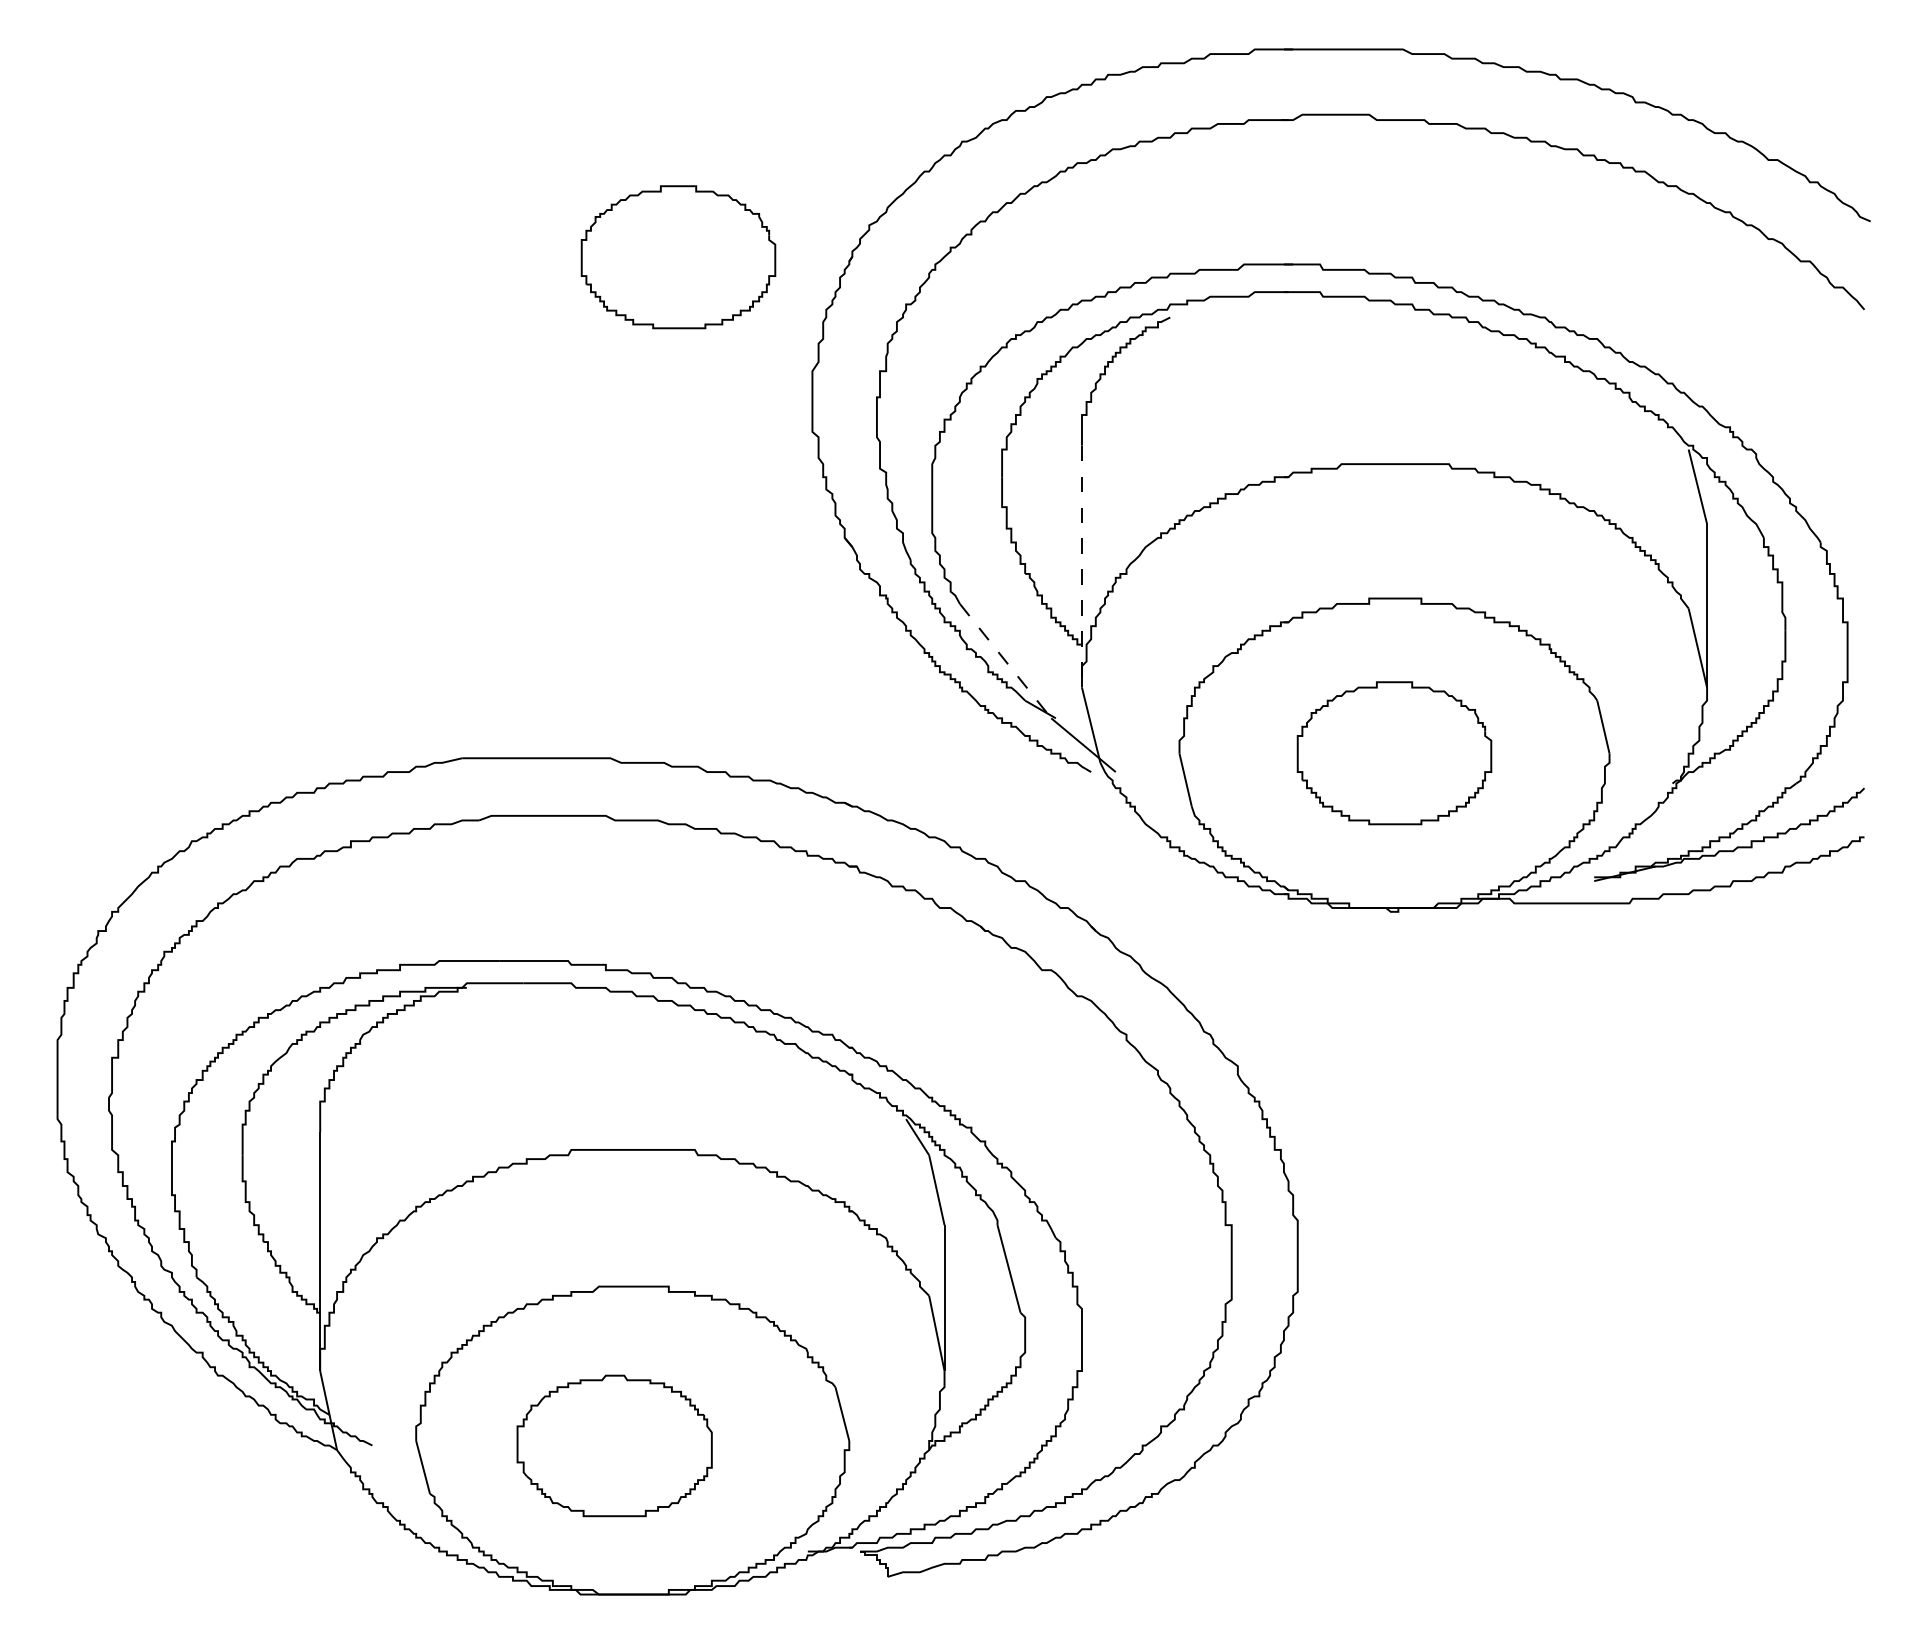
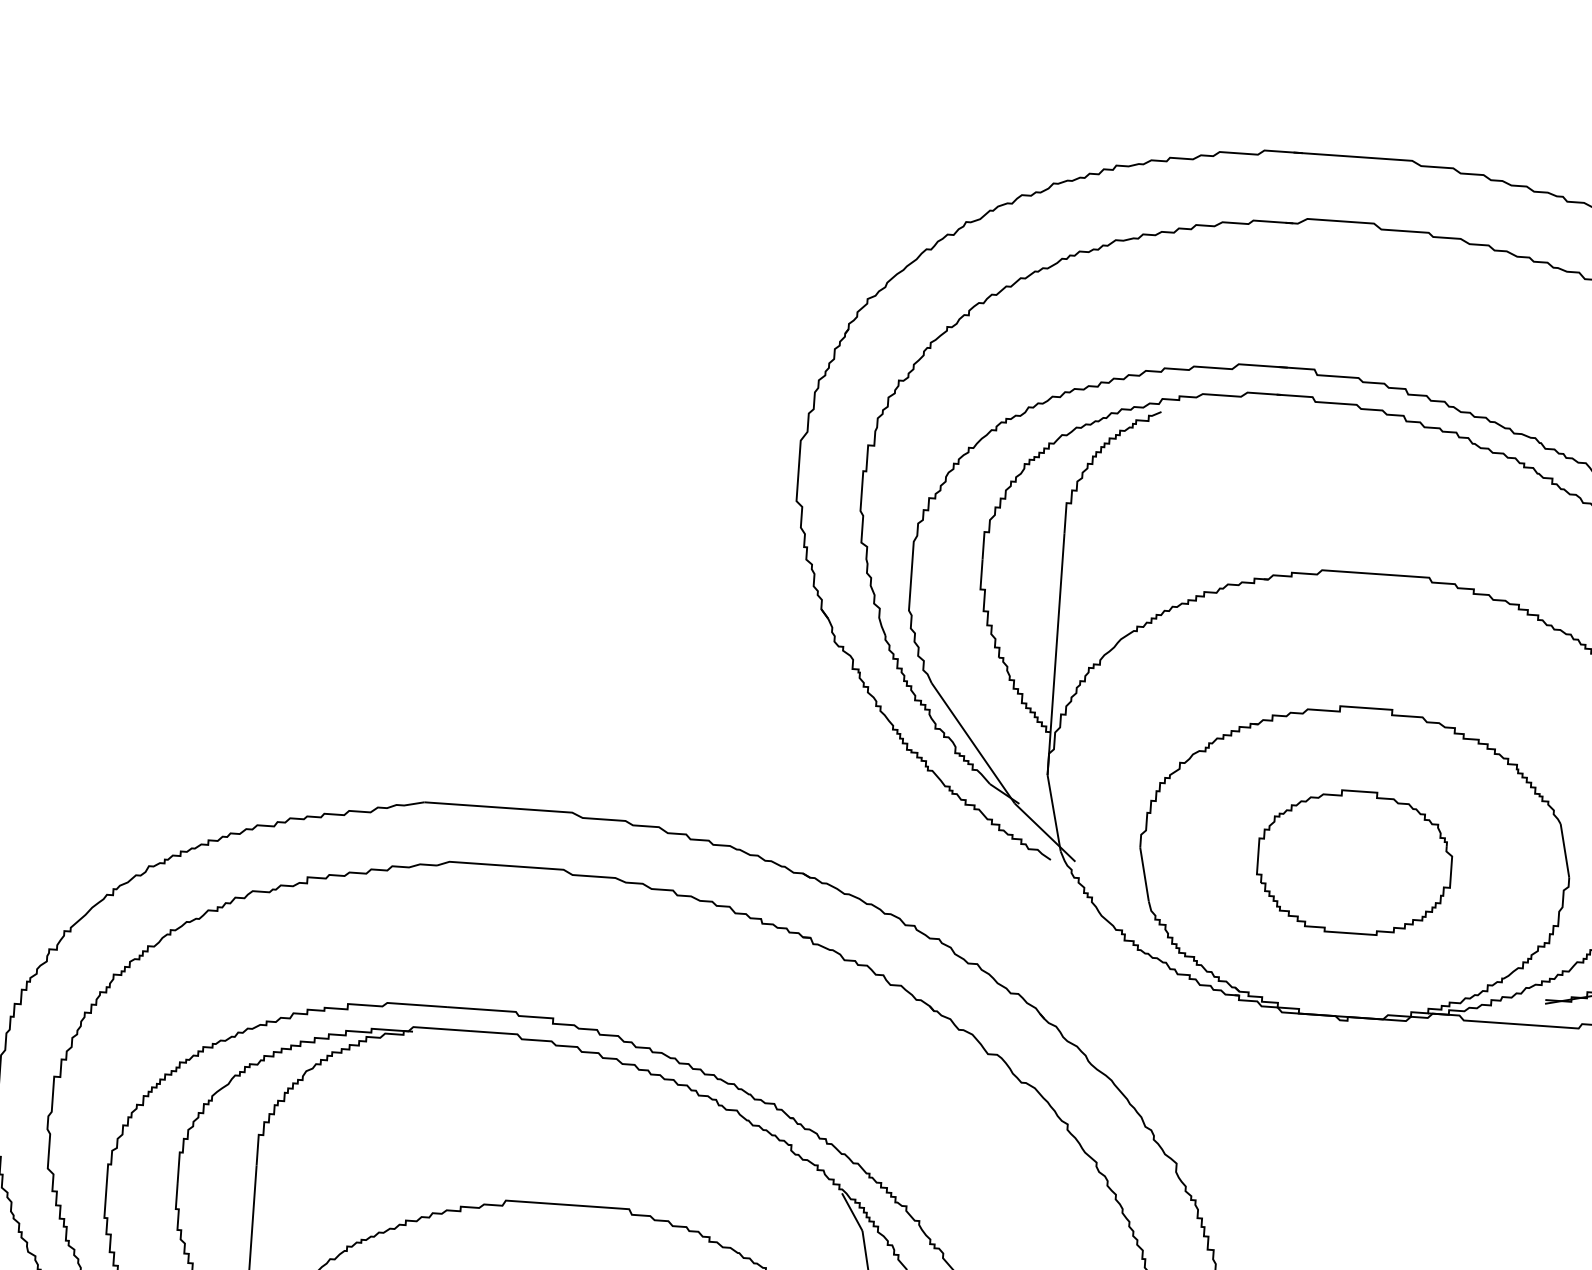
part: (678, 257) -> (675, 317), removed
line: (1081, 566) -> (1055, 654), dashed -> solid
line: (1005, 661) -> (973, 743), dashed -> solid

